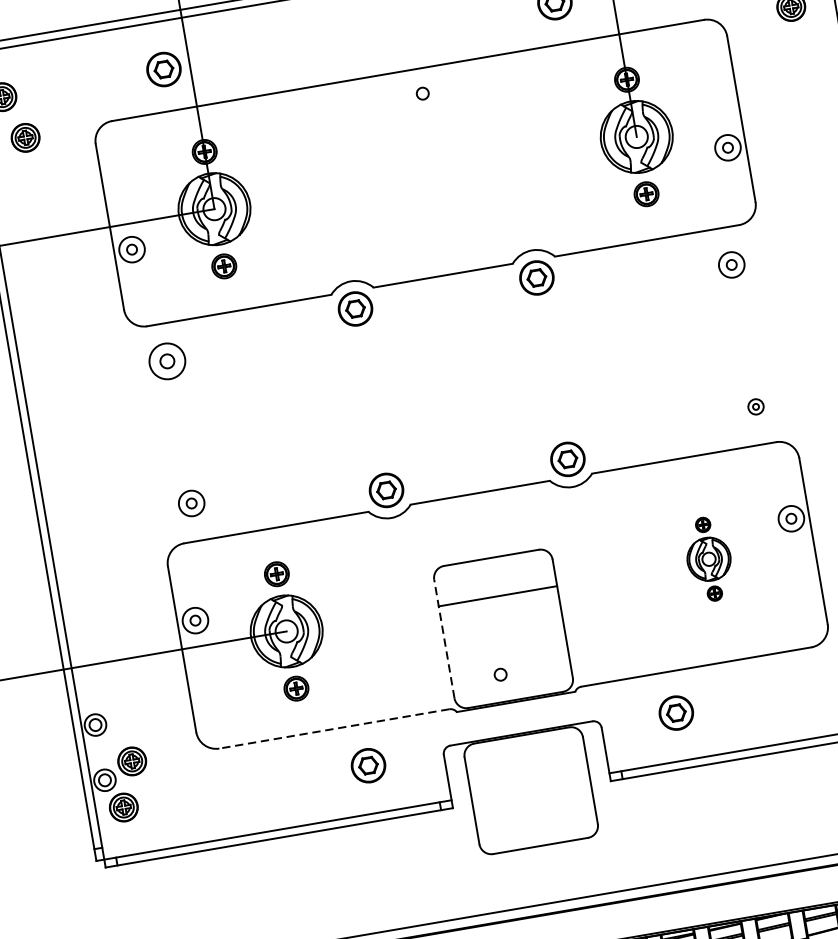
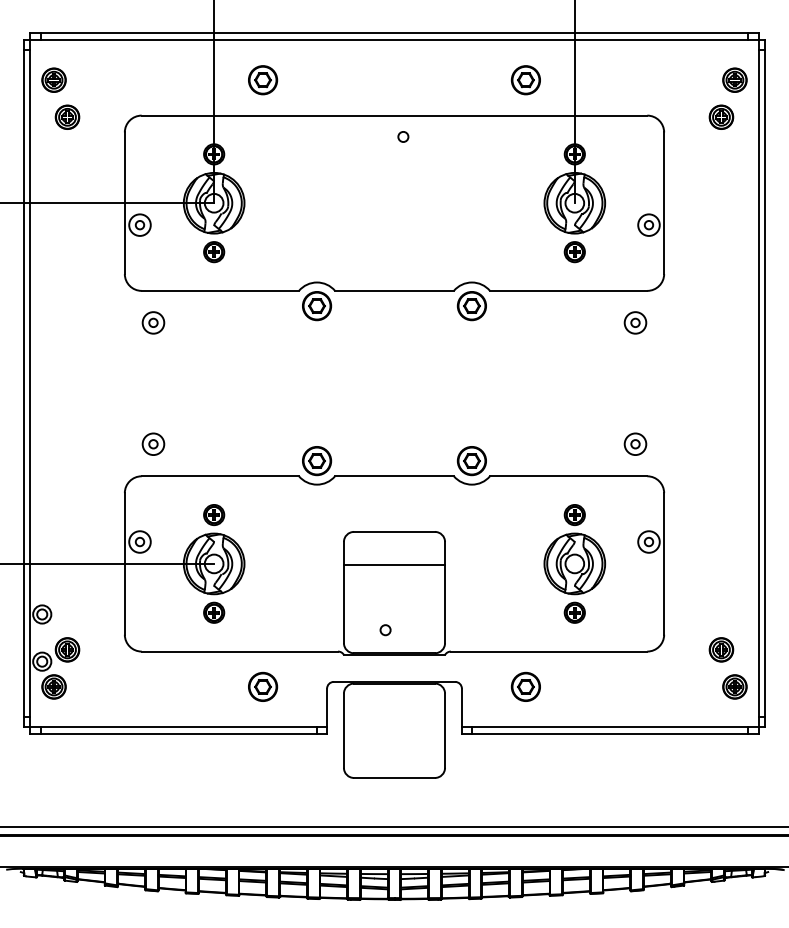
part: (164, 69) -> (263, 80), moved
part: (167, 360) -> (153, 322), size x0.71
part: (755, 406) -> (635, 443), size x1.67
part: (708, 558) -> (574, 563), size x1.67
line: (443, 639) -> (343, 592), dashed -> solid
line: (333, 728) -> (239, 651), dashed -> solid

